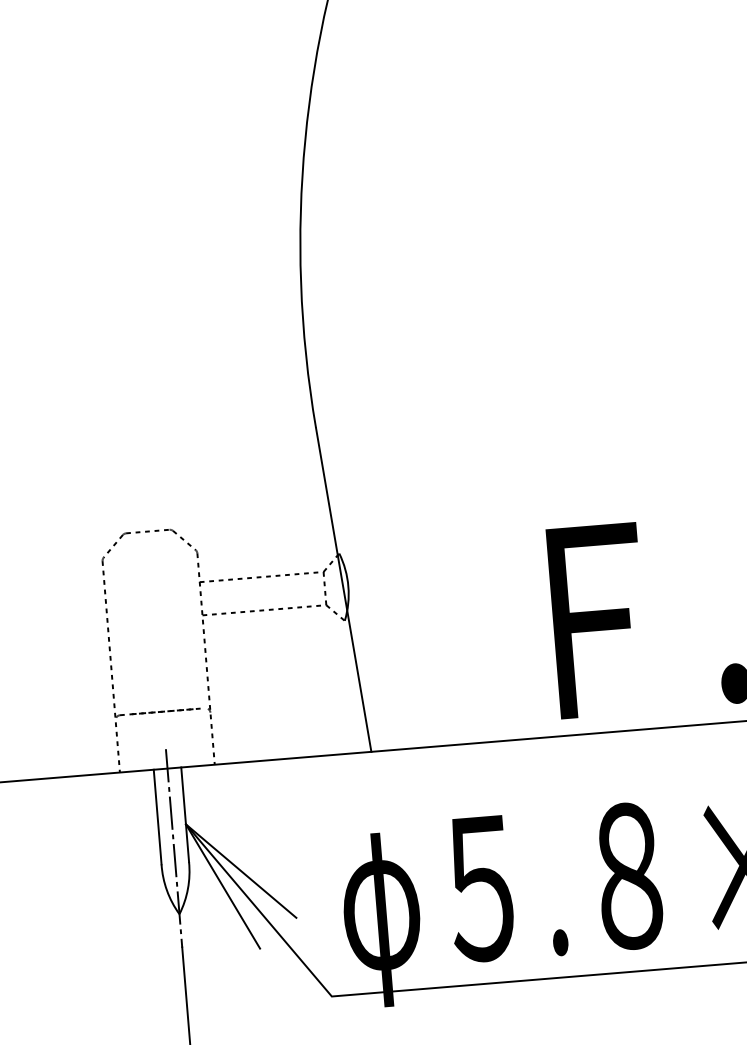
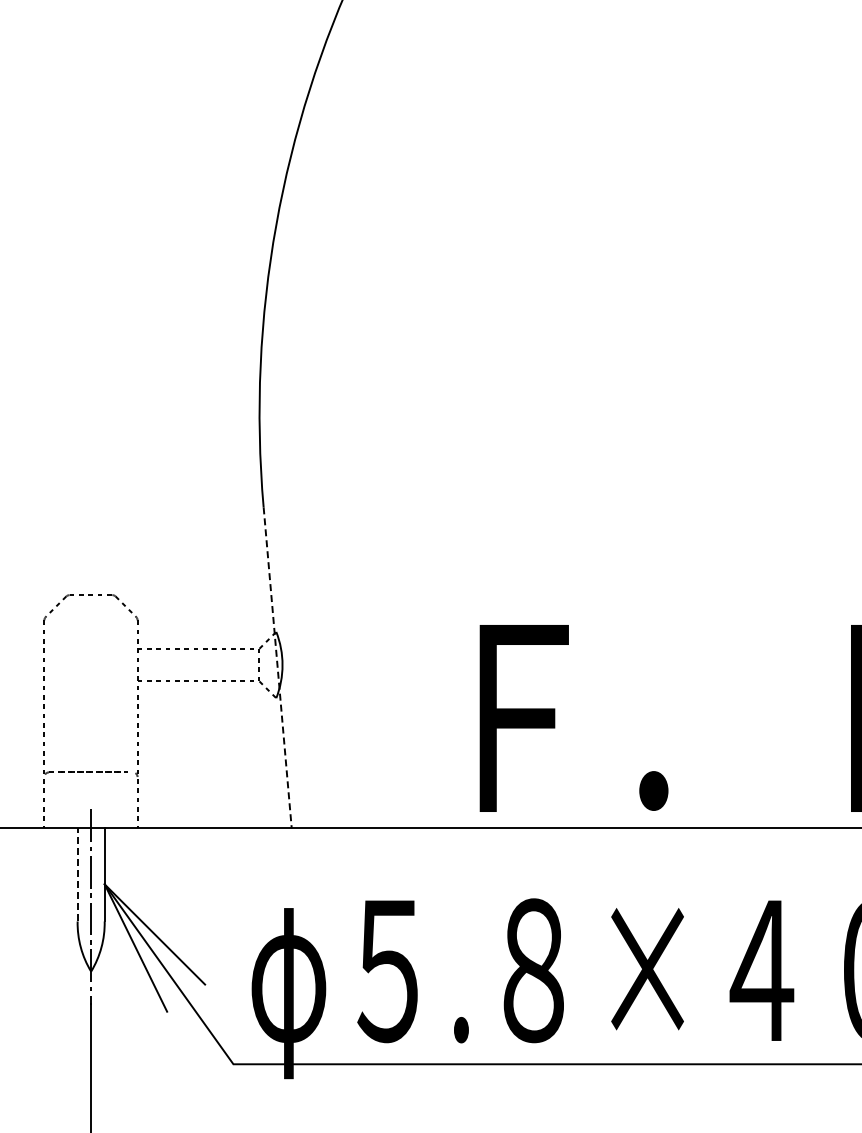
line: (343, 590) -> (277, 668), solid -> dashed
line: (157, 816) -> (77, 874), solid -> dashed

